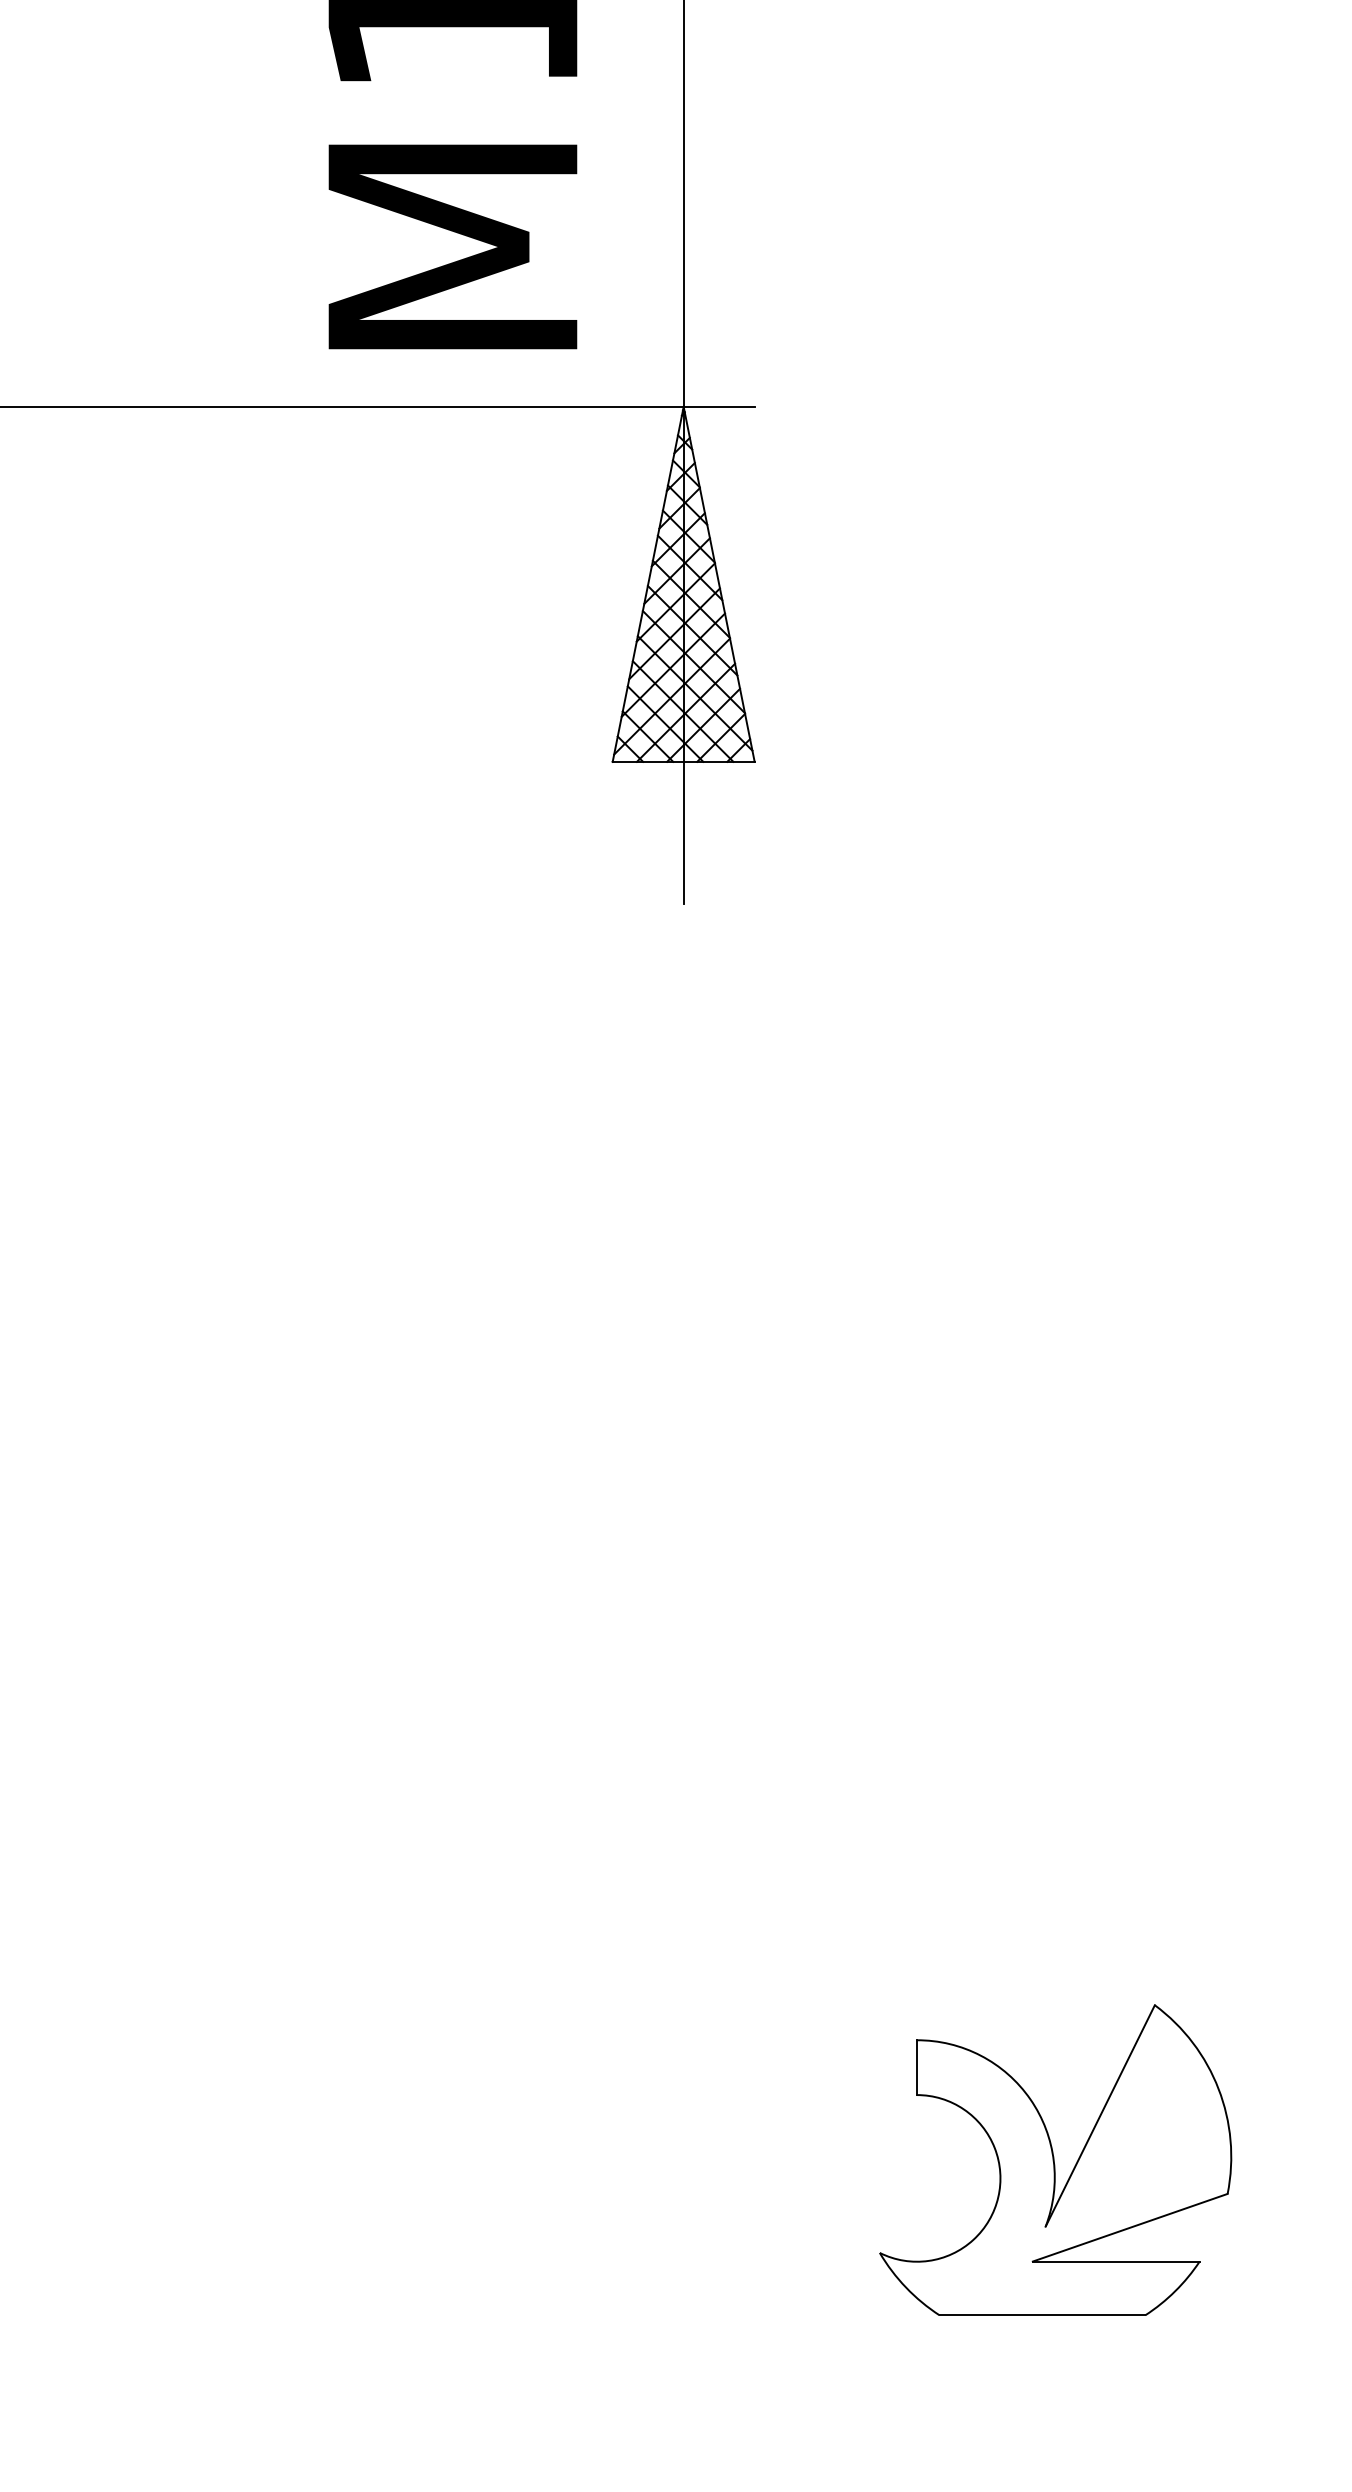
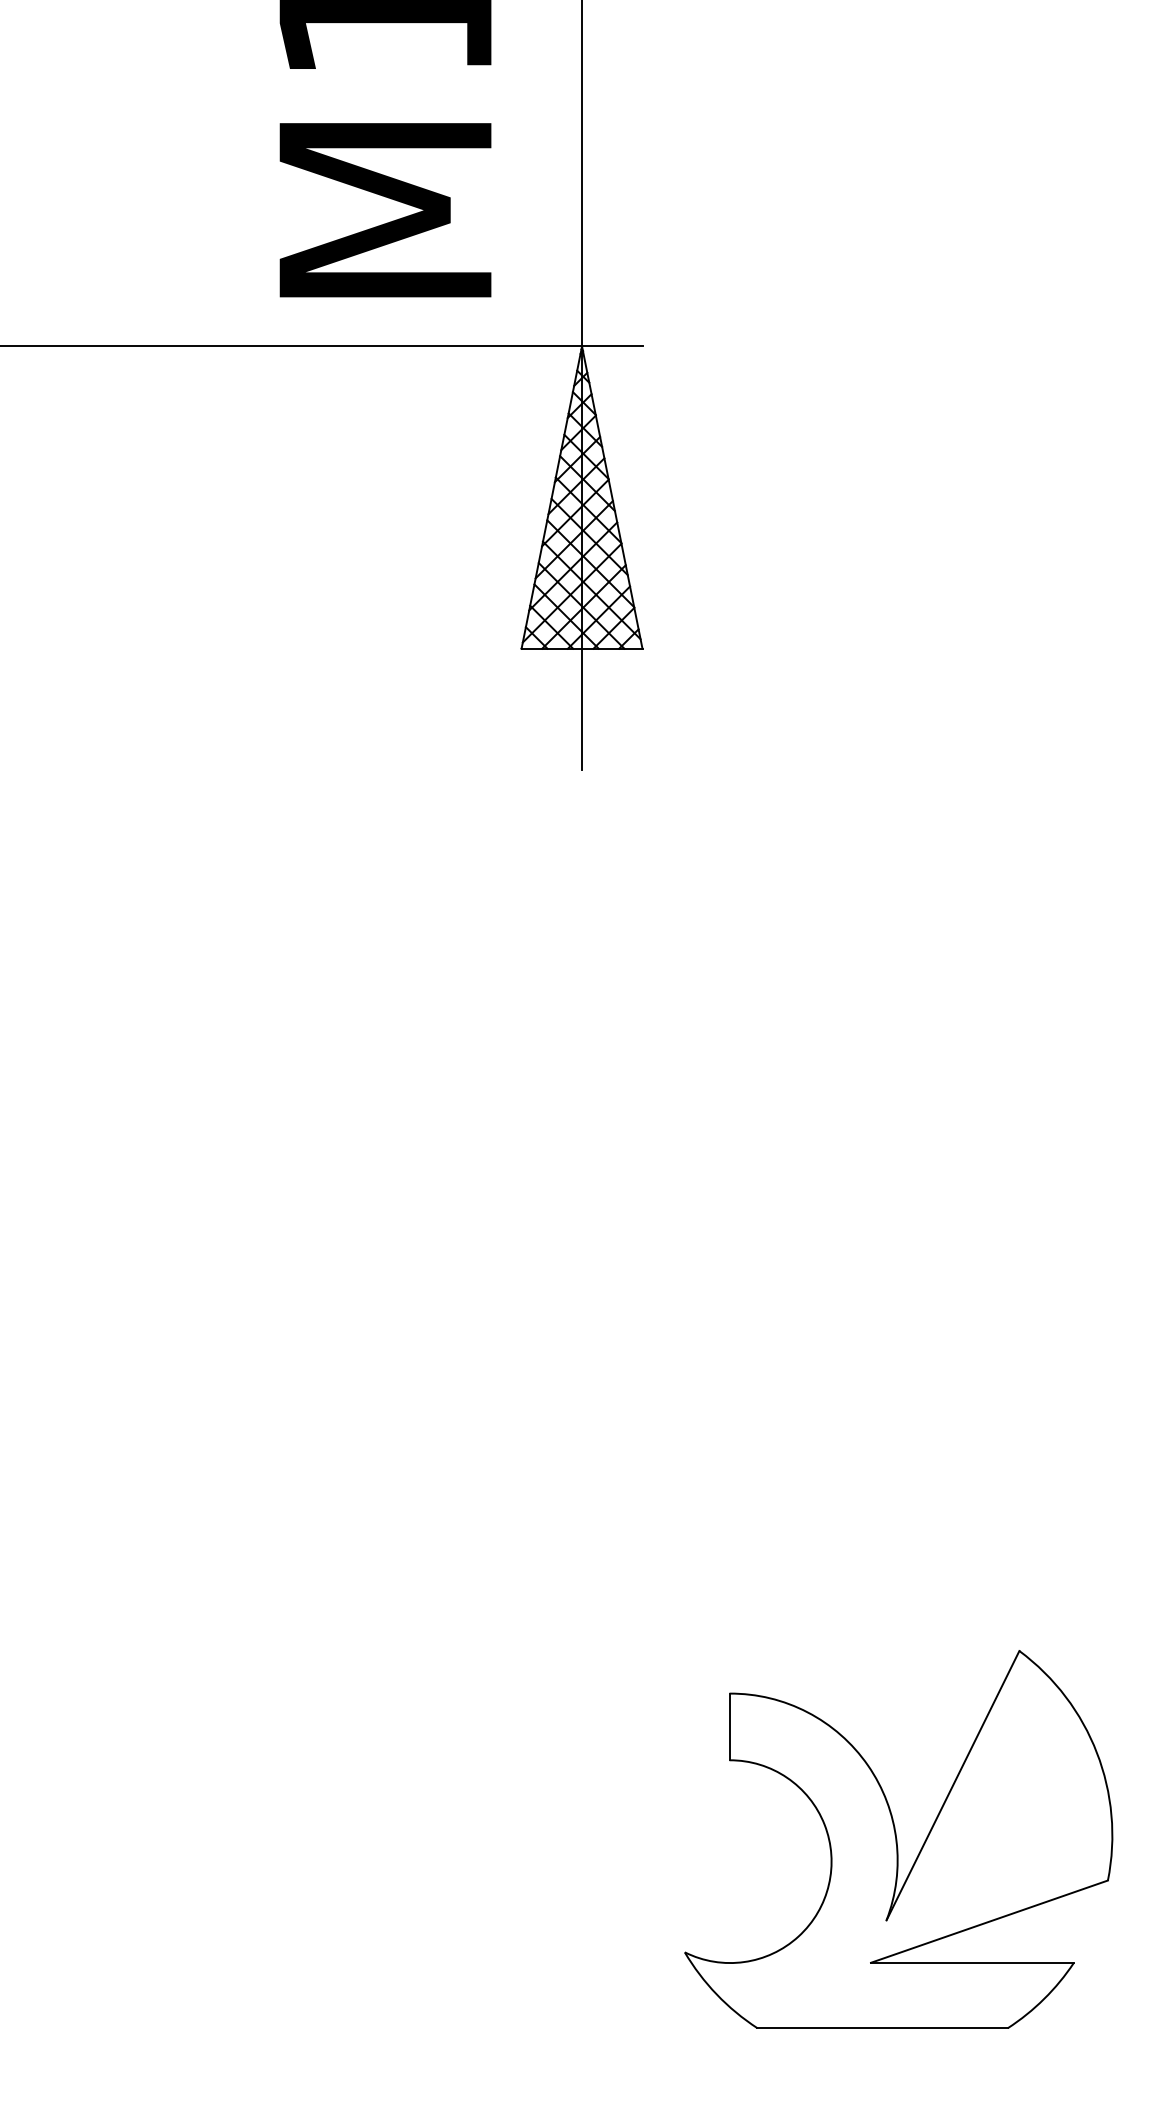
part: (1055, 2160) -> (898, 1839), size x1.43

